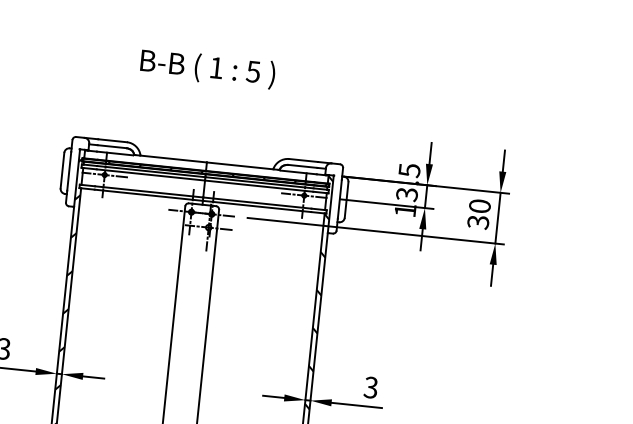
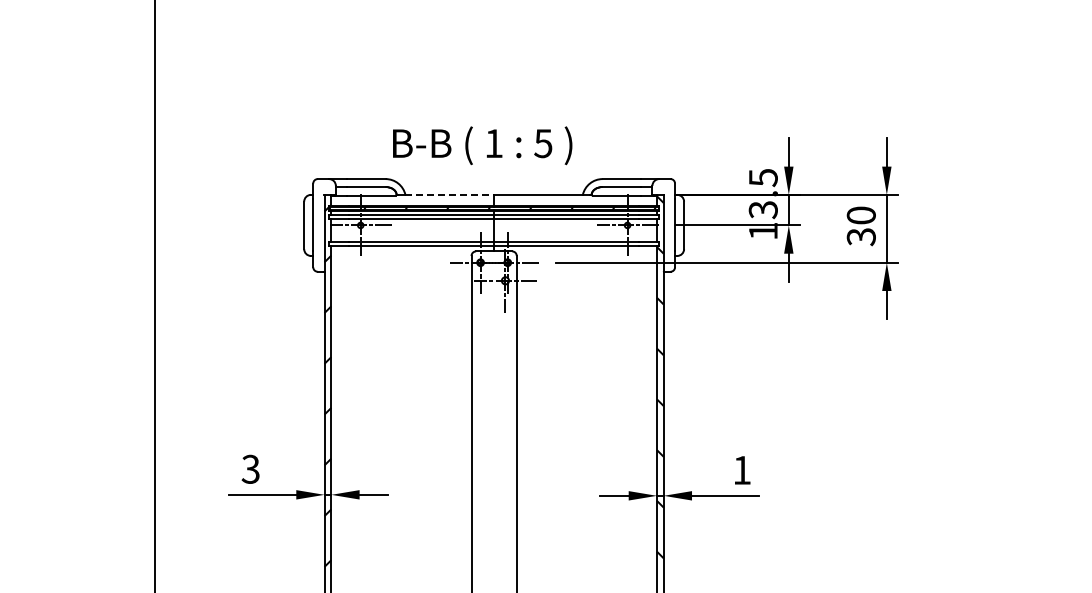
text: (207, 68) -> (482, 145), moved
line: (173, 158) -> (449, 194), solid -> dashed
text: (370, 386) -> (741, 469), 3 -> 1

